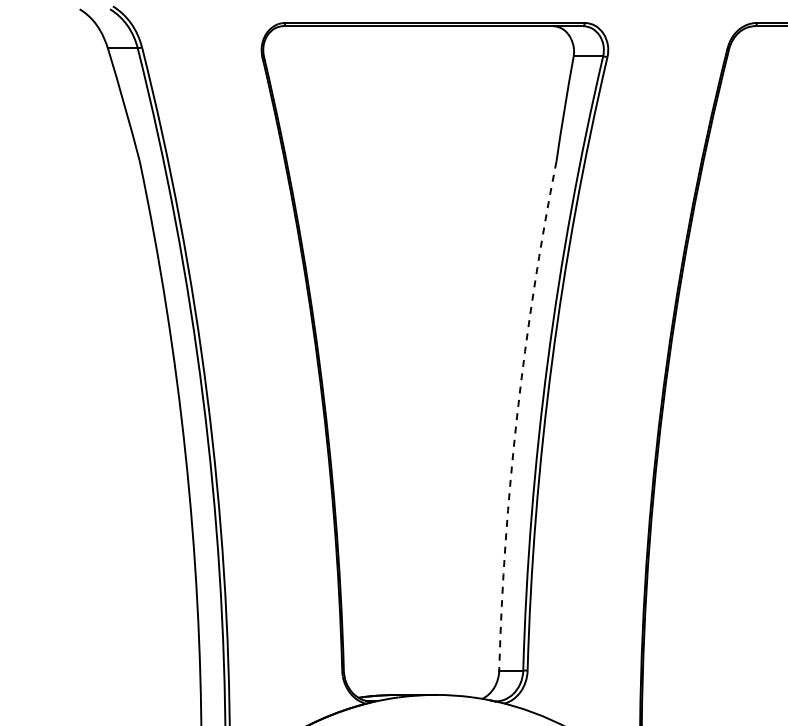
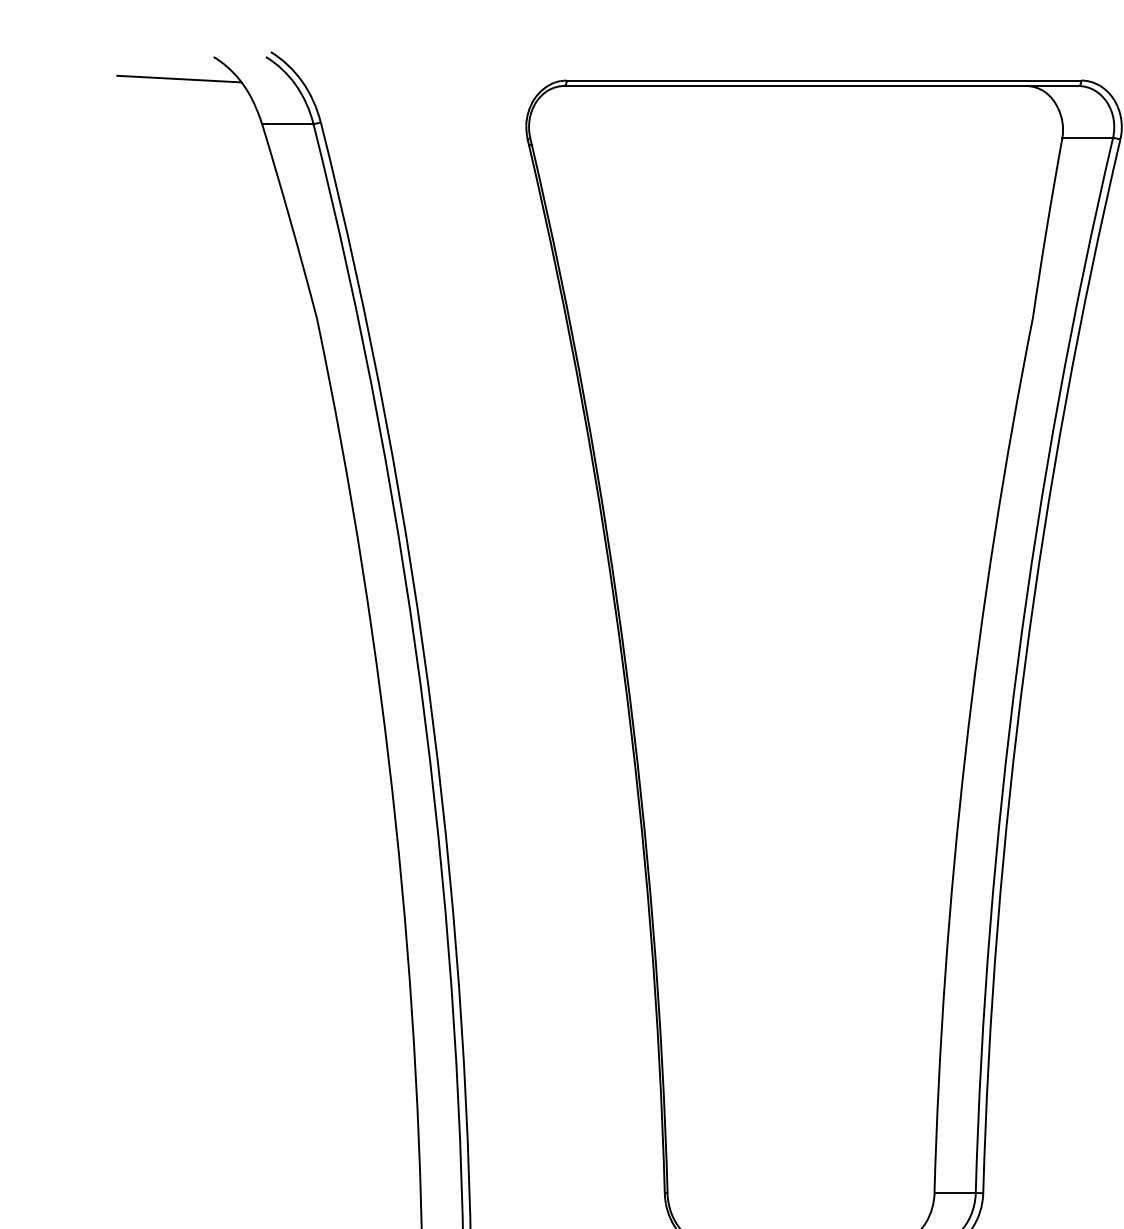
line: (59, 22) -> (179, 79), added
arc: (517, 414) -> (965, 753), dashed -> solid

